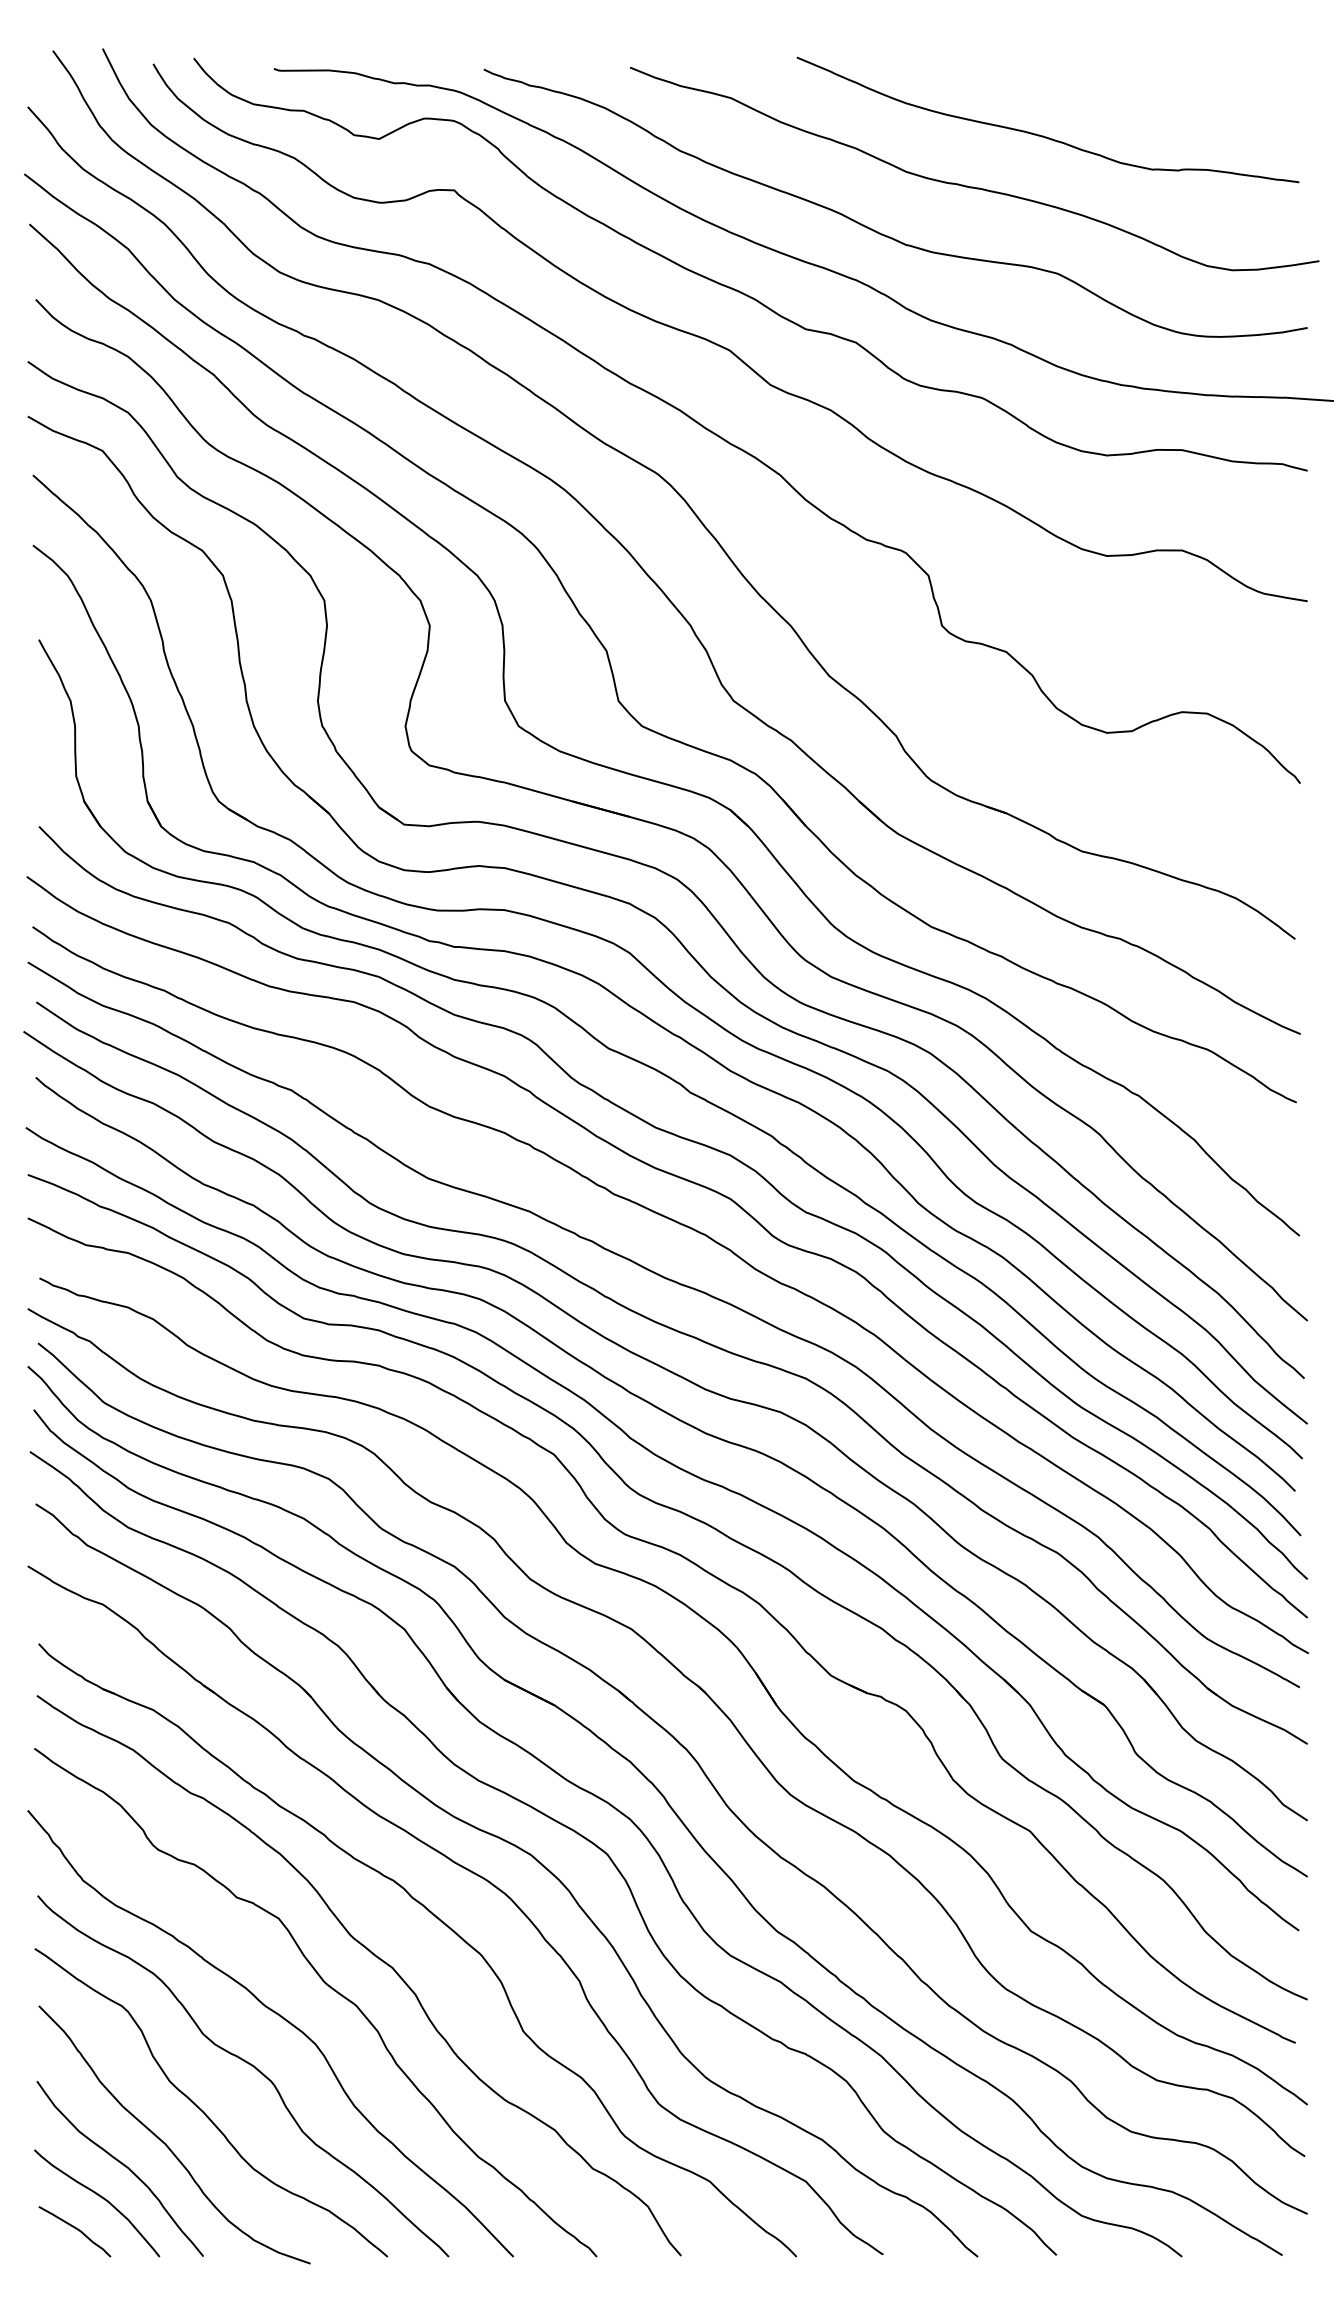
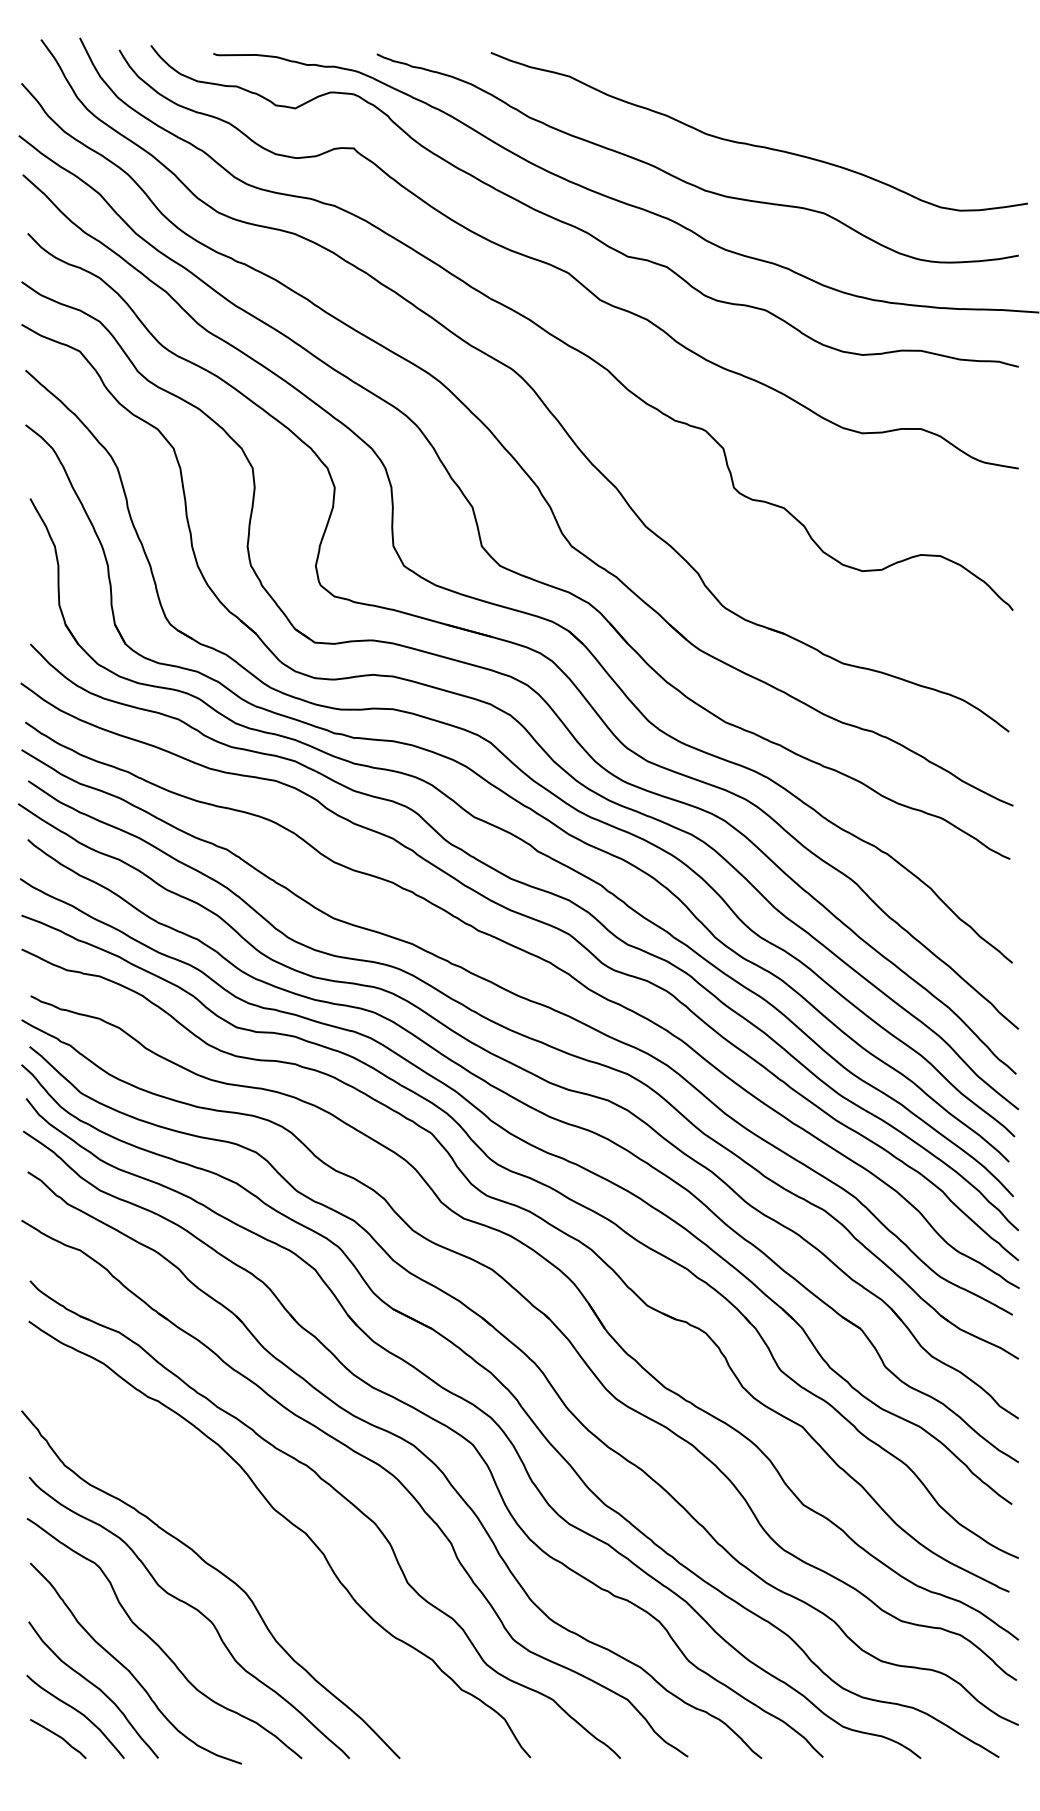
curve: (1044, 135) -> (813, 105), removed
curve: (328, 1987) -> (255, 1548), removed

